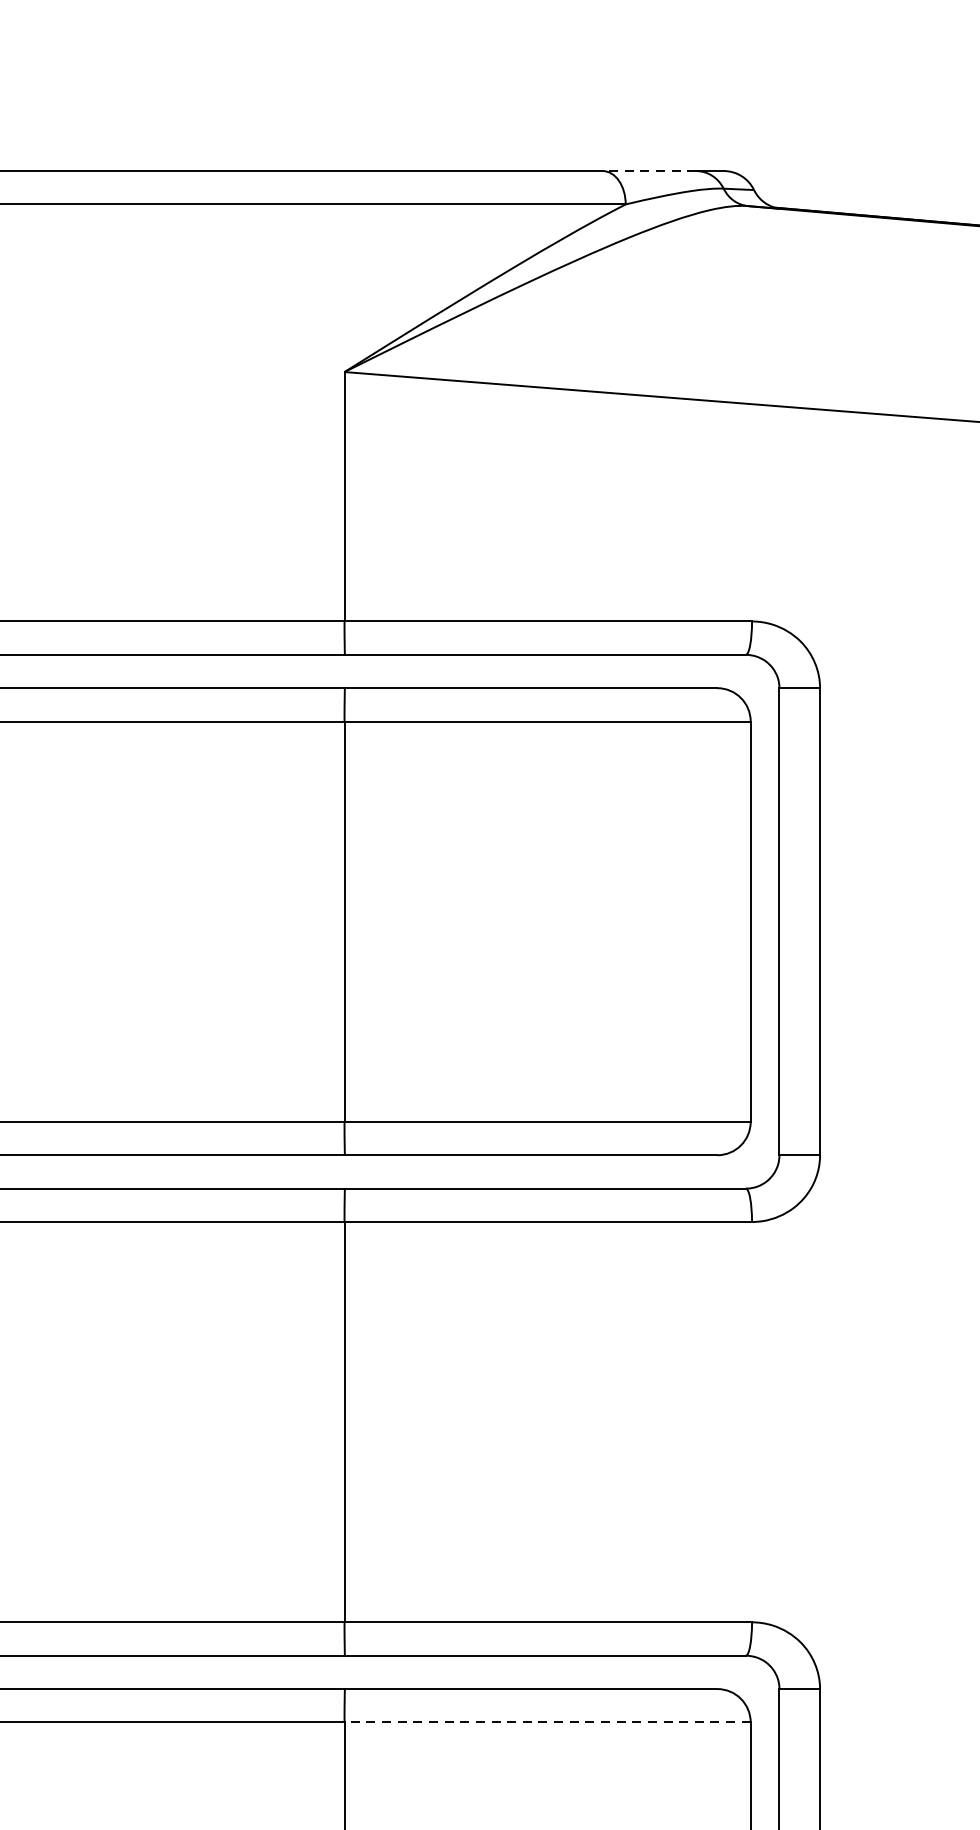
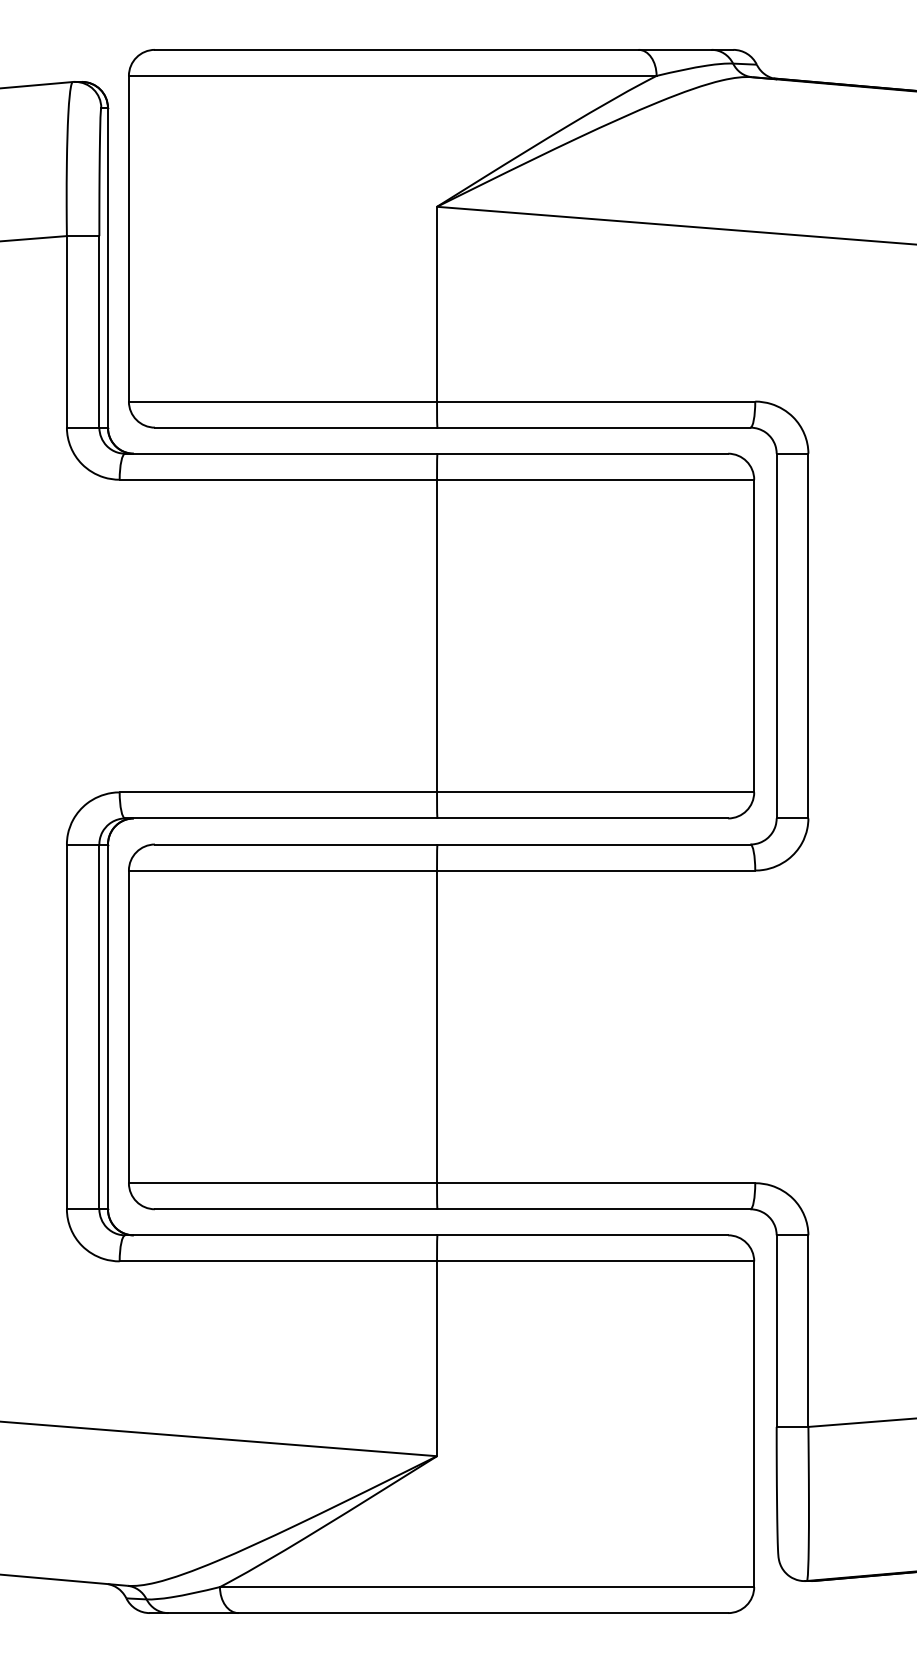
line: (649, 170) -> (675, 49), dashed -> solid
line: (547, 1722) -> (595, 1261), dashed -> solid

